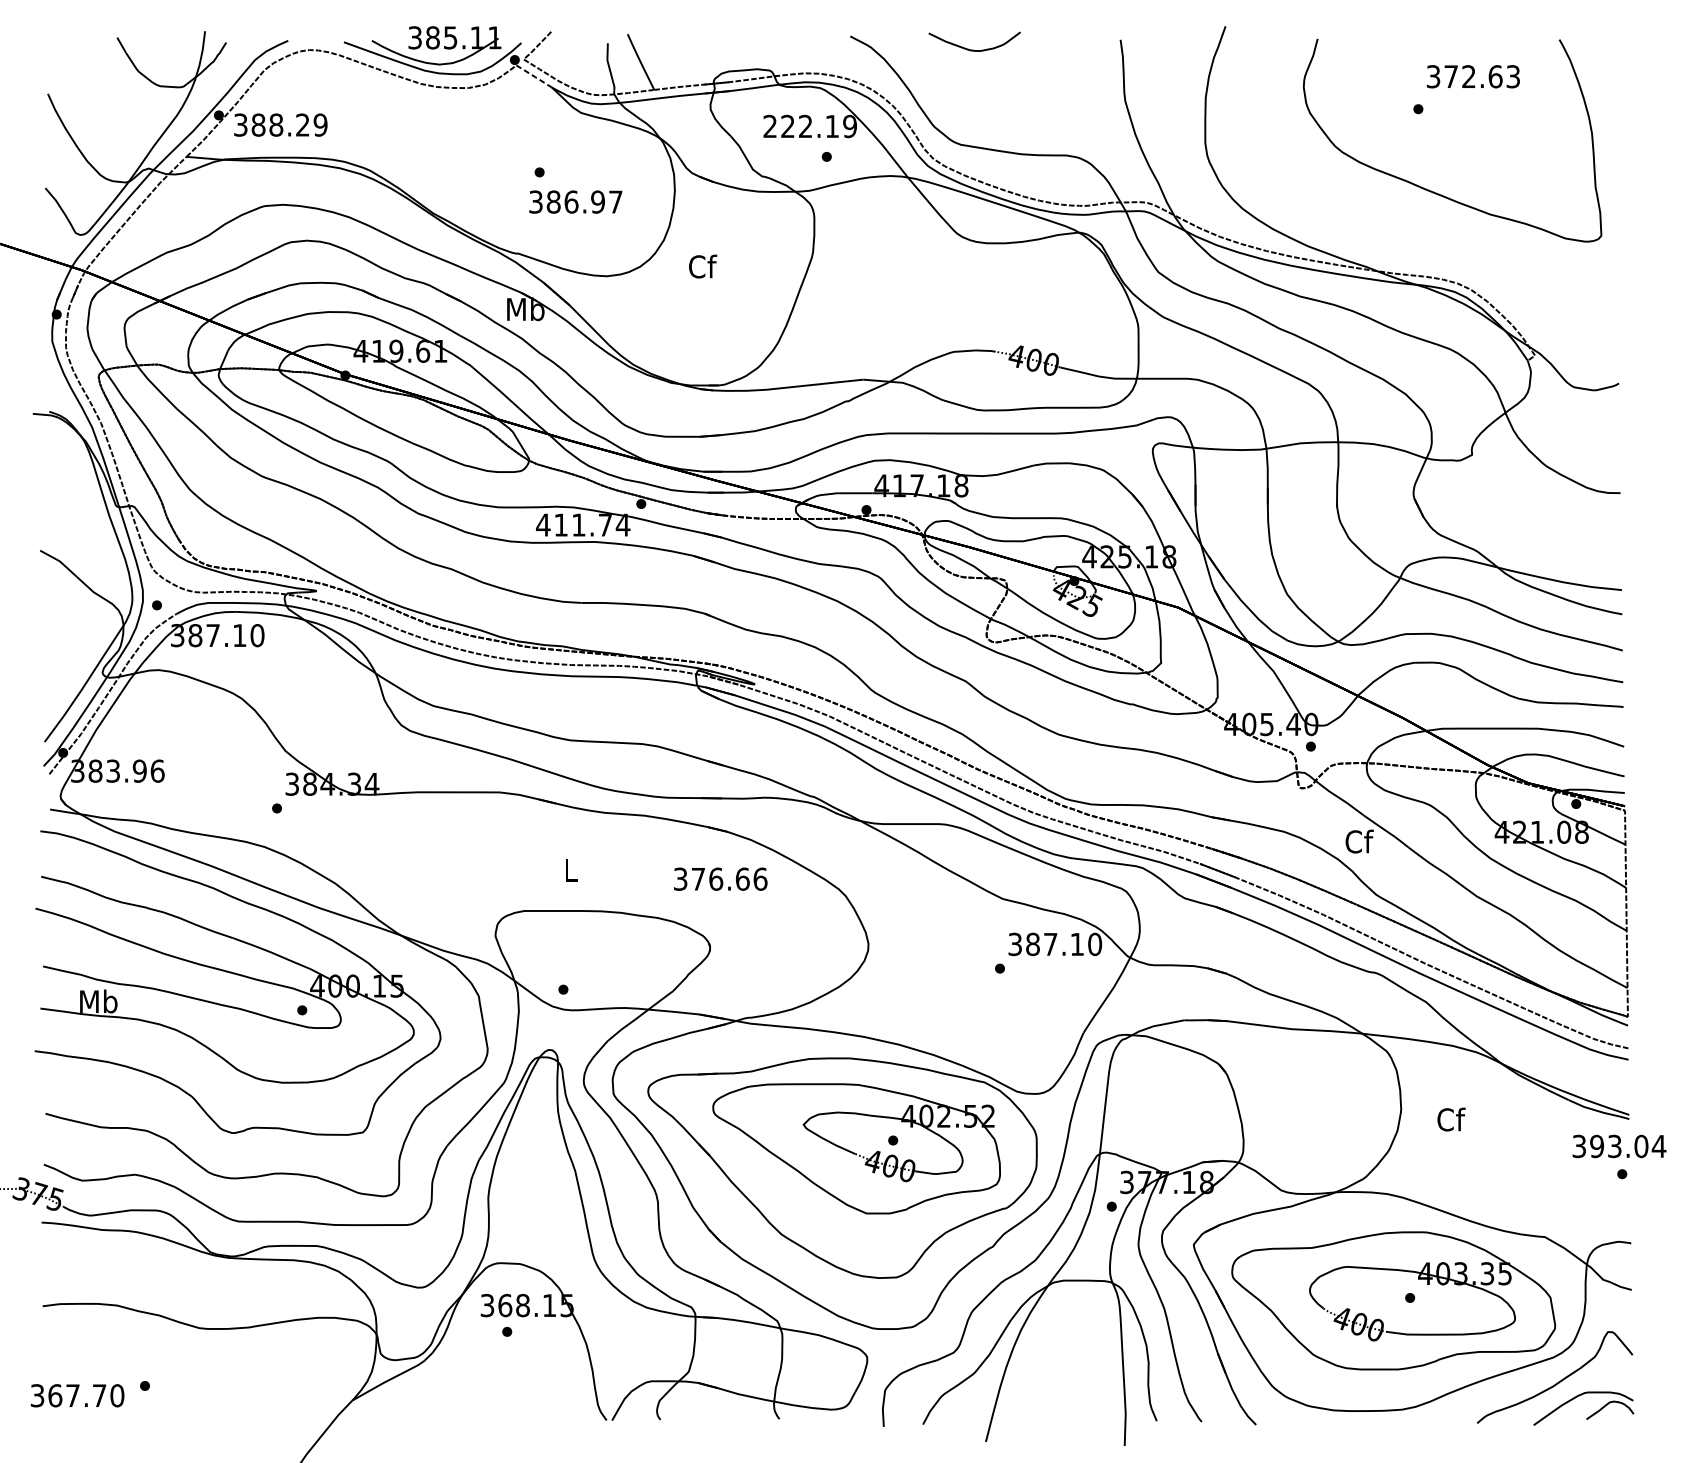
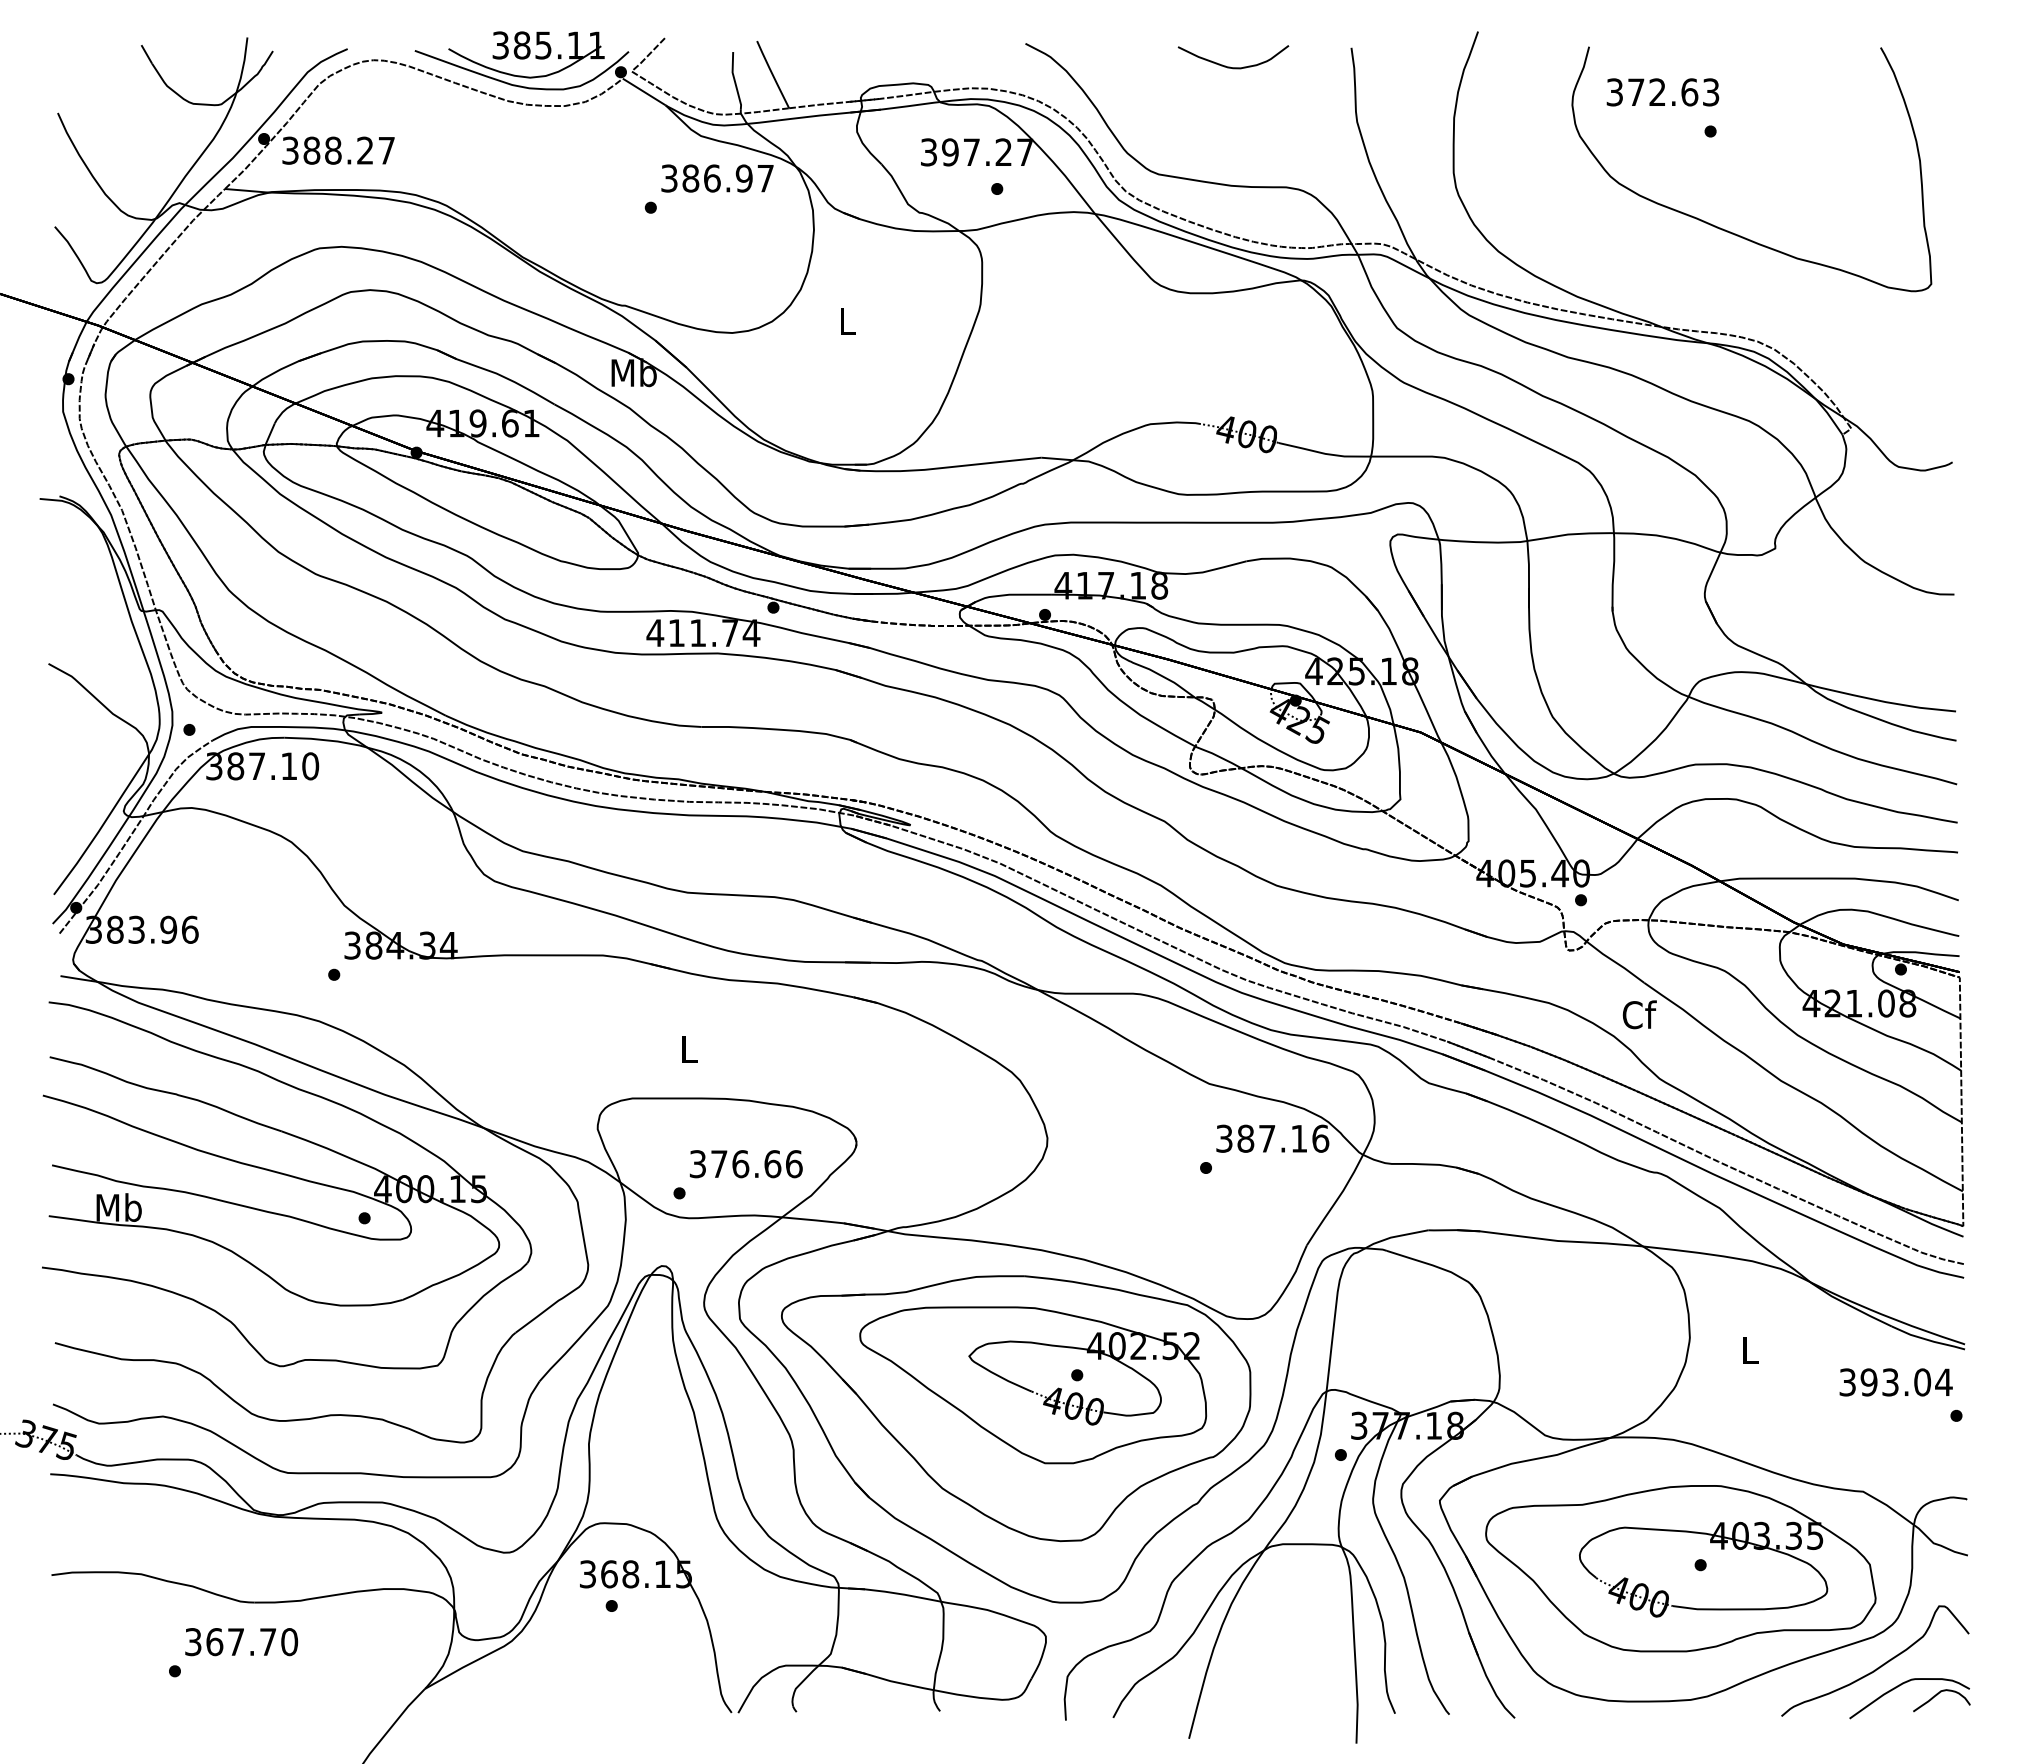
curve: (972, 49) -> (1230, 66), moved
line: (535, 76) -> (645, 92), dashed -> solid
text: (1473, 76) -> (1662, 92), moved
text: (320, 124) -> (386, 150), 388.29 -> 388.27
text: (809, 126) -> (976, 152), 222.19 -> 397.27
text: (575, 202) -> (717, 178), moved
text: (702, 266) -> (847, 321), Cf -> L
text: (720, 879) -> (745, 1164), moved
text: (1094, 944) -> (1320, 1138), 387.10 -> 387.16
text: (1451, 1119) -> (1750, 1349), Cf -> L
text: (1618, 1146) -> (1895, 1382), moved
text: (77, 1396) -> (241, 1642), moved

